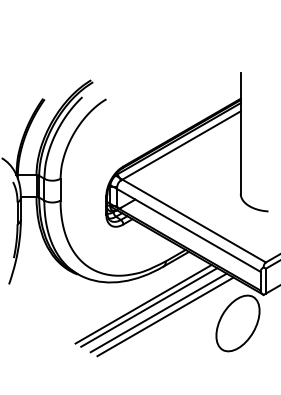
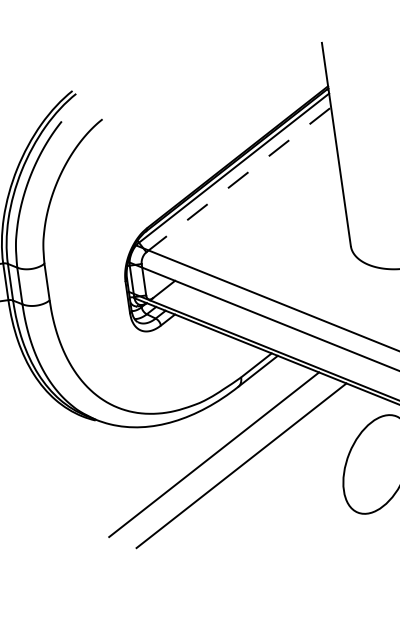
line: (181, 145) -> (239, 178), solid -> dashed
line: (149, 307) -> (224, 458), removed
line: (165, 316) -> (253, 470), removed

